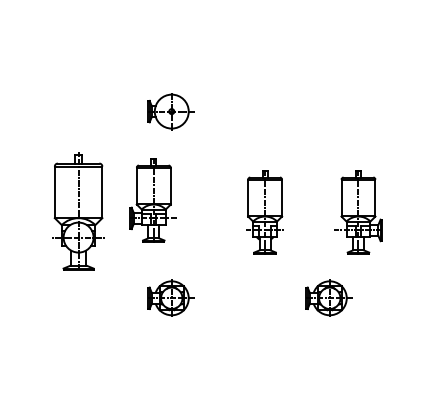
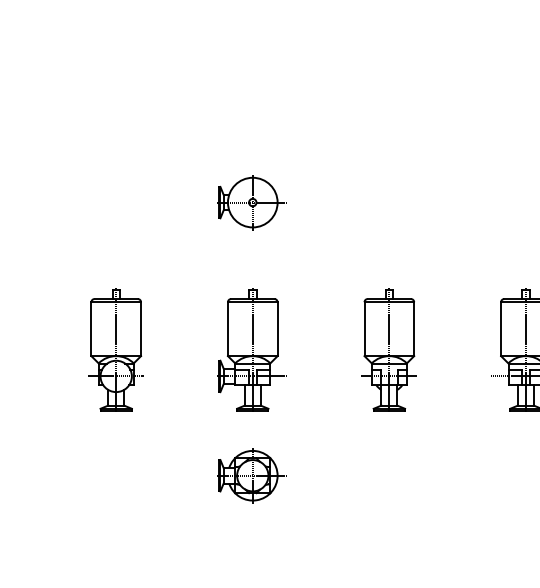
part: (152, 200) -> (250, 350), moved
part: (77, 212) -> (114, 350), size x0.71
part: (328, 297) -> (482, 474), removed

